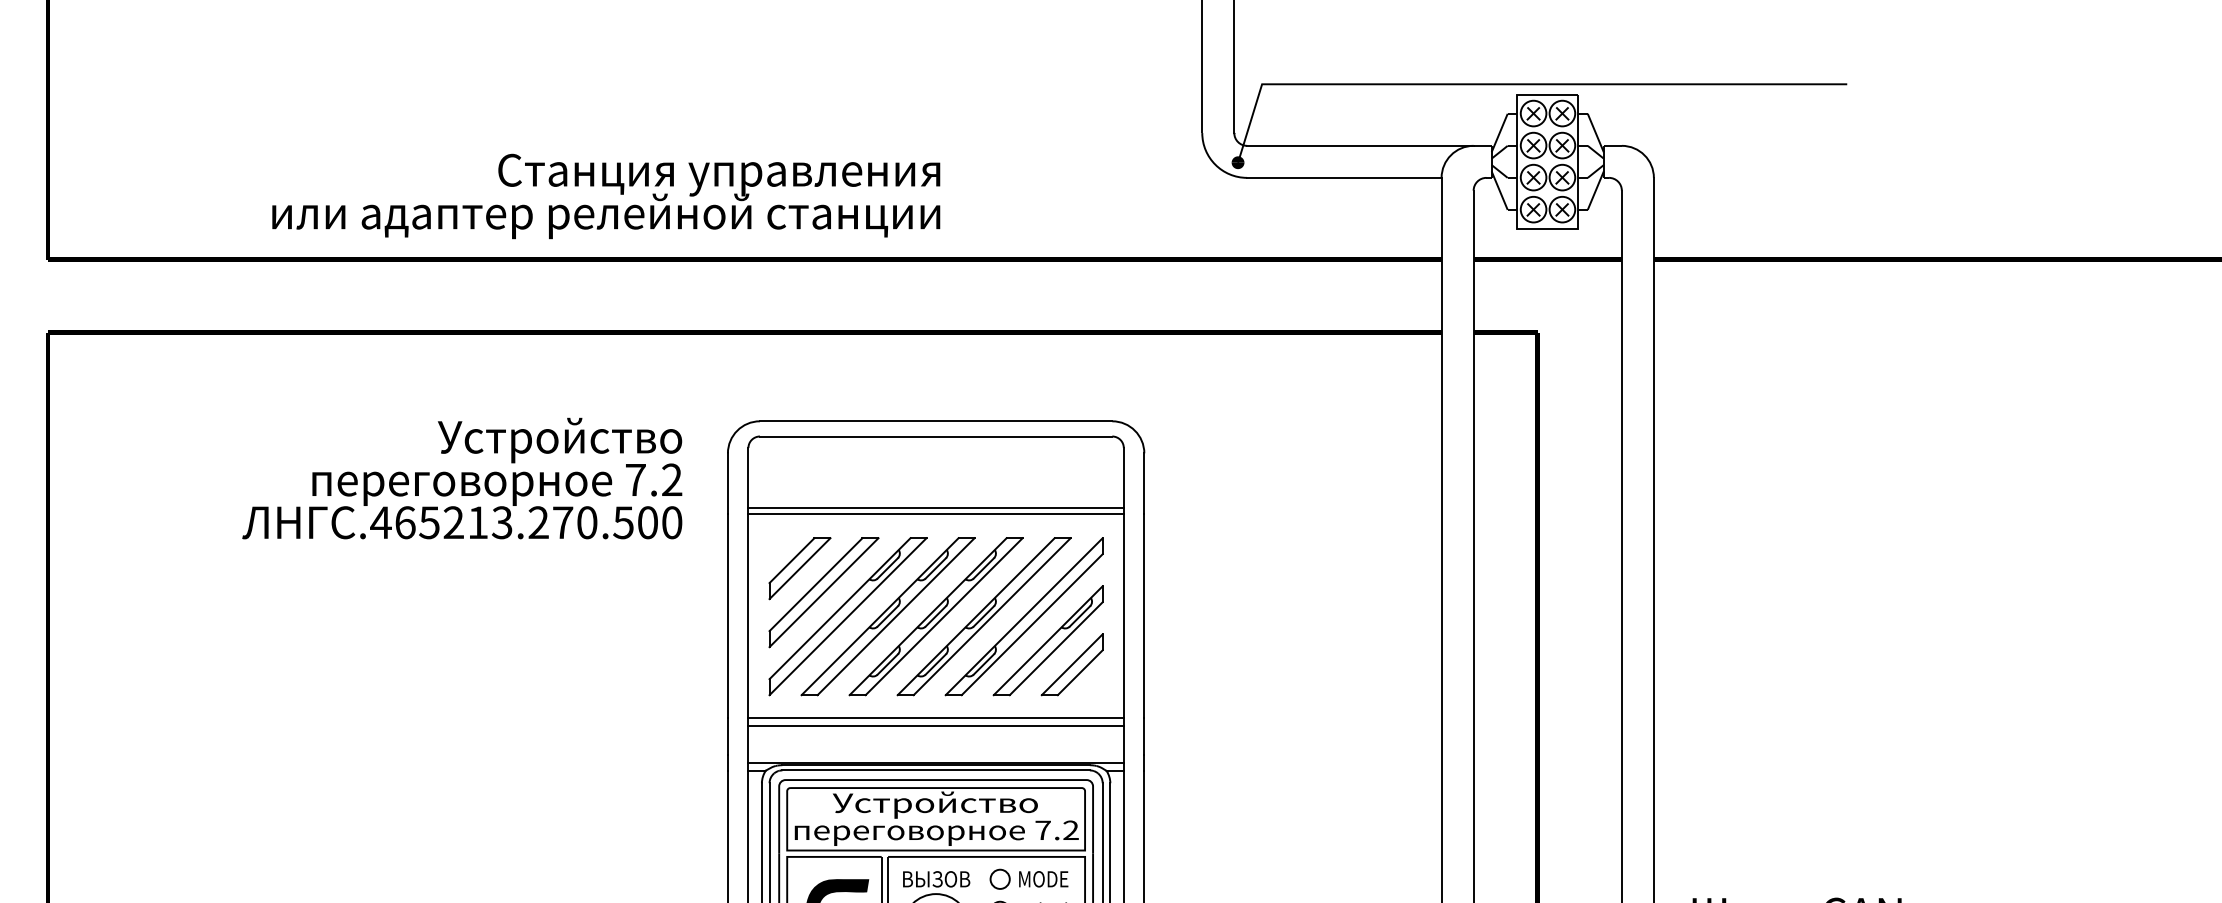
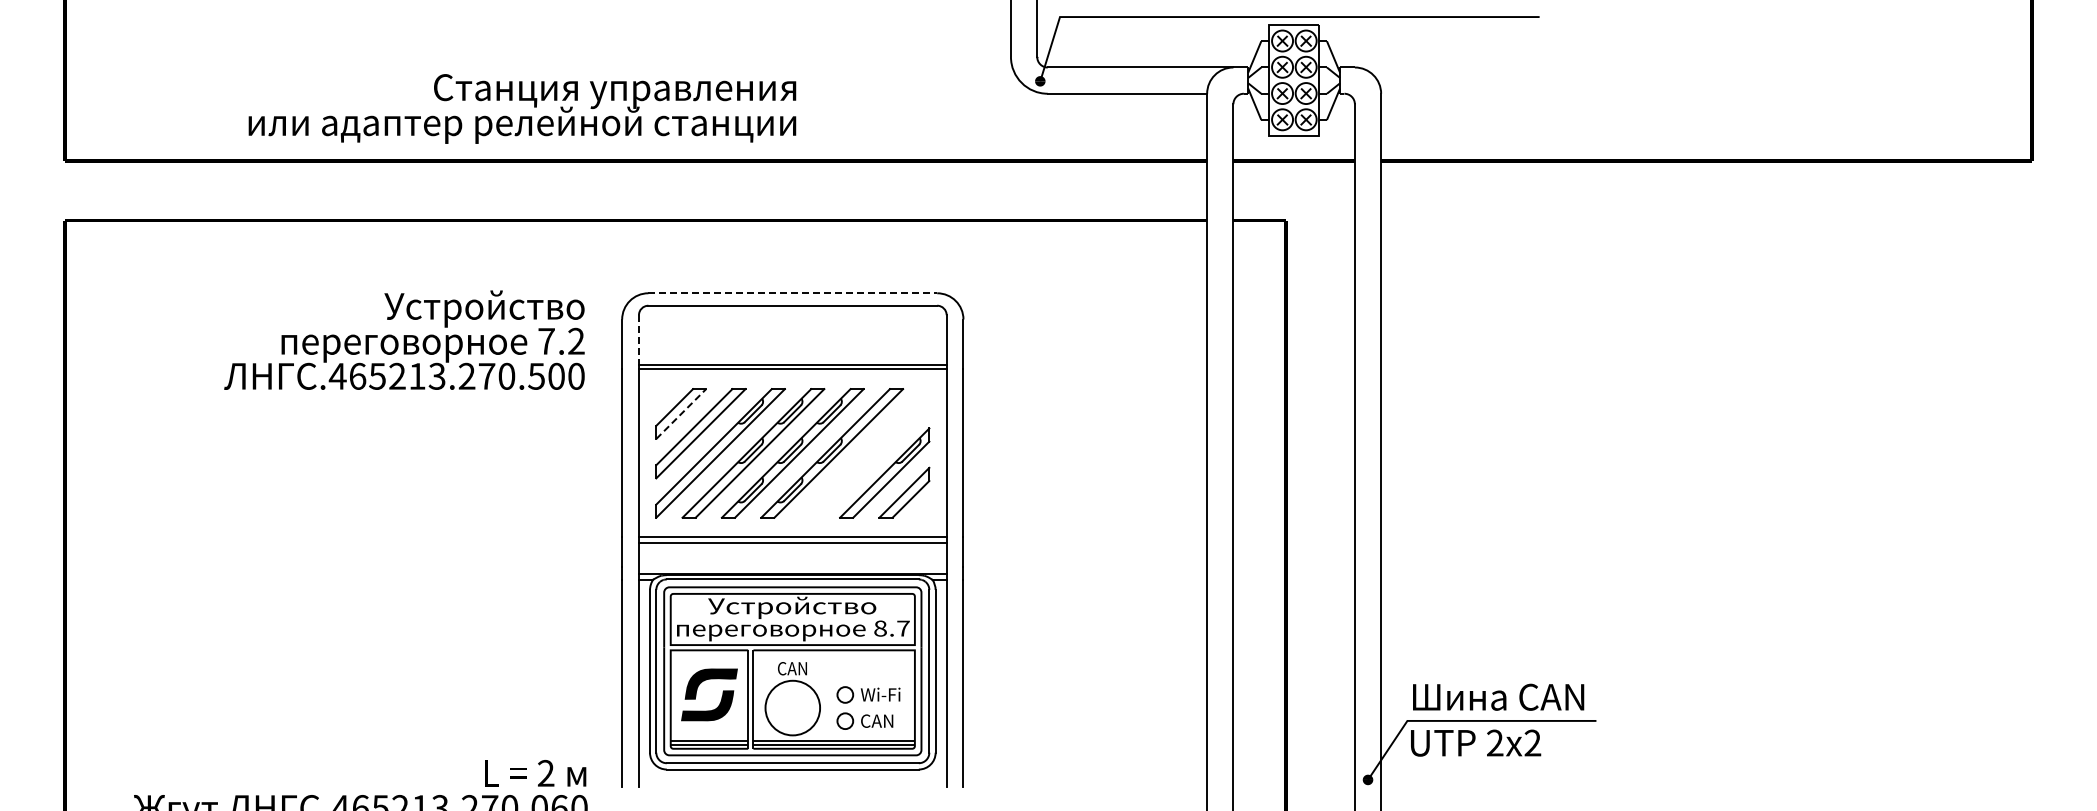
line: (936, 421) -> (793, 293), solid -> dashed
line: (747, 477) -> (638, 339), solid -> dashed
line: (800, 567) -> (681, 413), solid -> dashed
part: (1023, 616) -> (864, 453), removed
text: (1056, 830) -> (891, 628), 7.2 -> 8.7
text: (935, 879) -> (792, 668), ВЫЗОВ -> CAN
part: (1028, 879) -> (868, 668), removed

